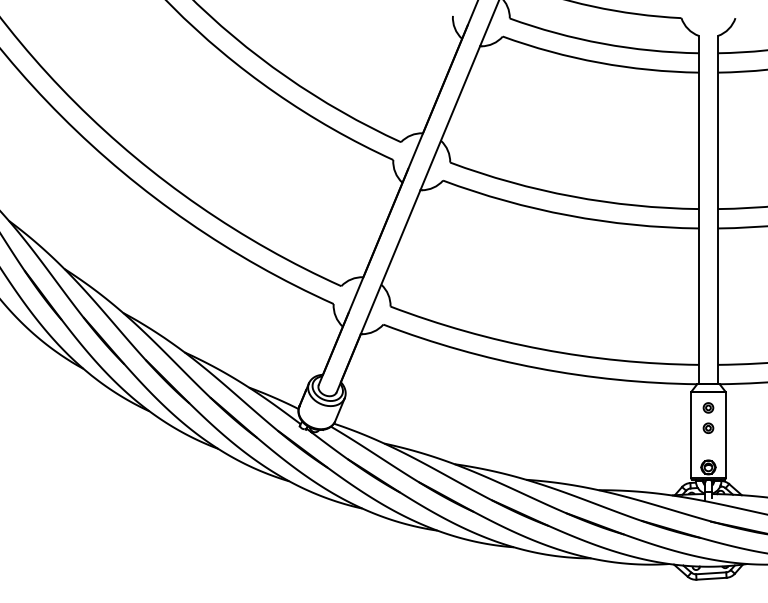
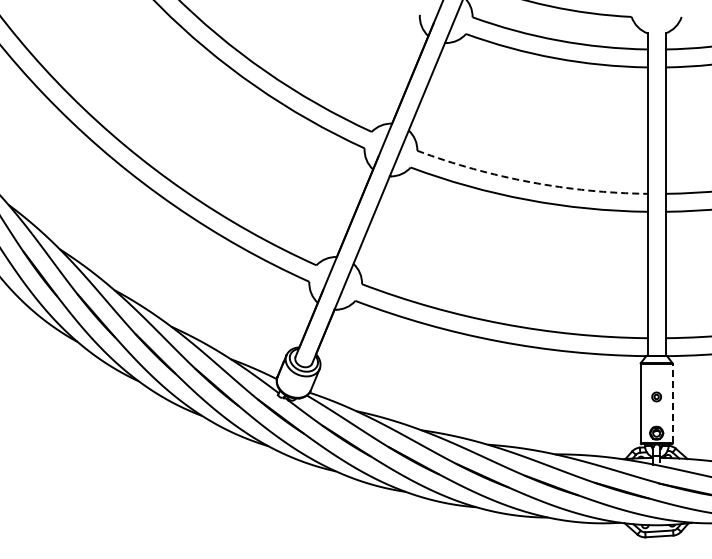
arc: (572, 196) -> (530, 182), solid -> dashed
part: (708, 407) -> (656, 377), removed
line: (725, 435) -> (672, 403), solid -> dashed

